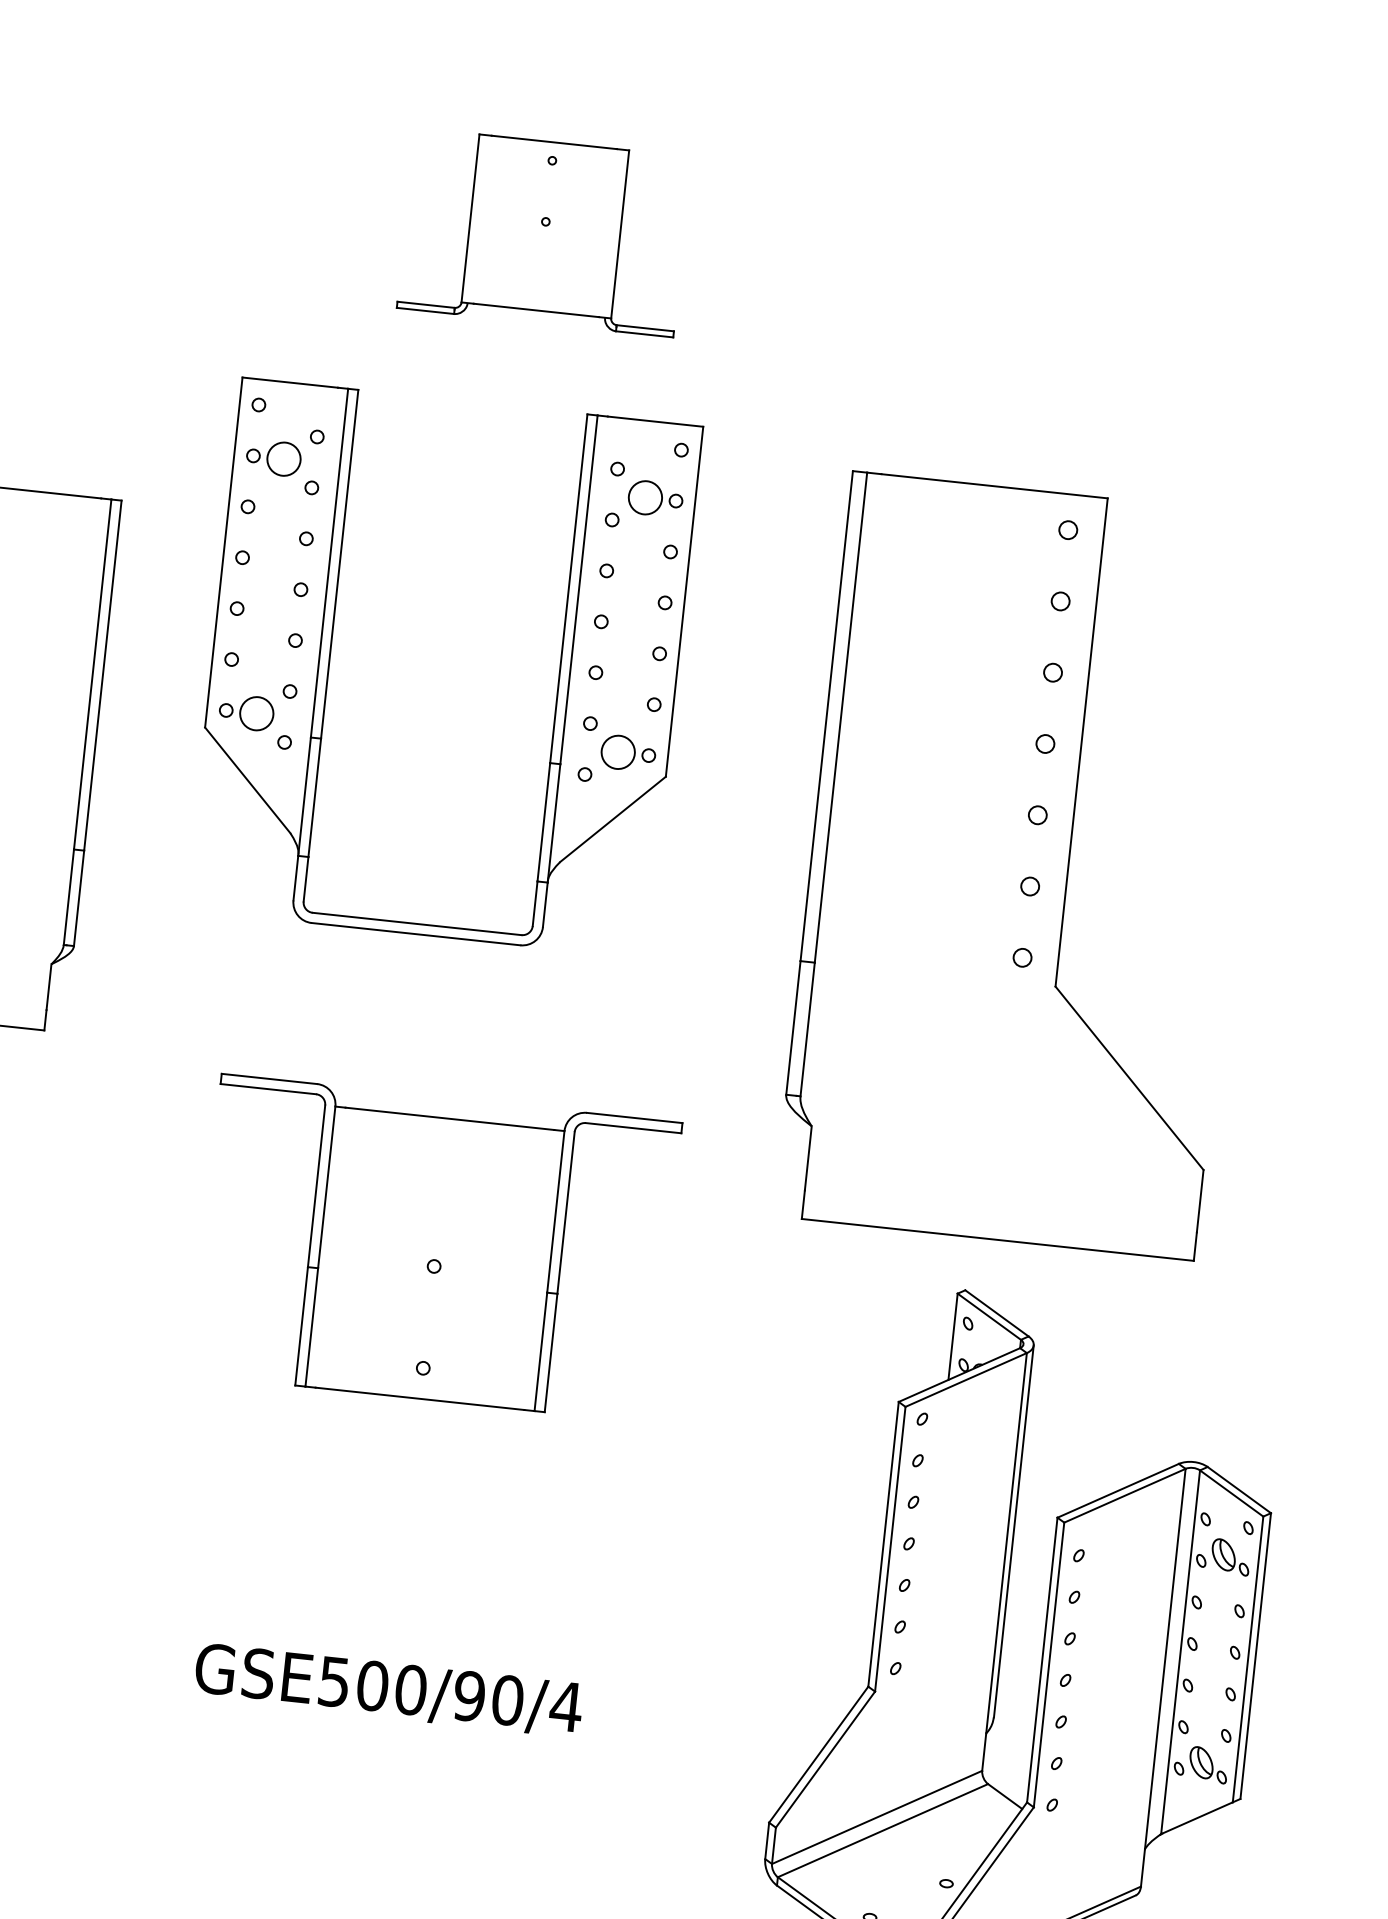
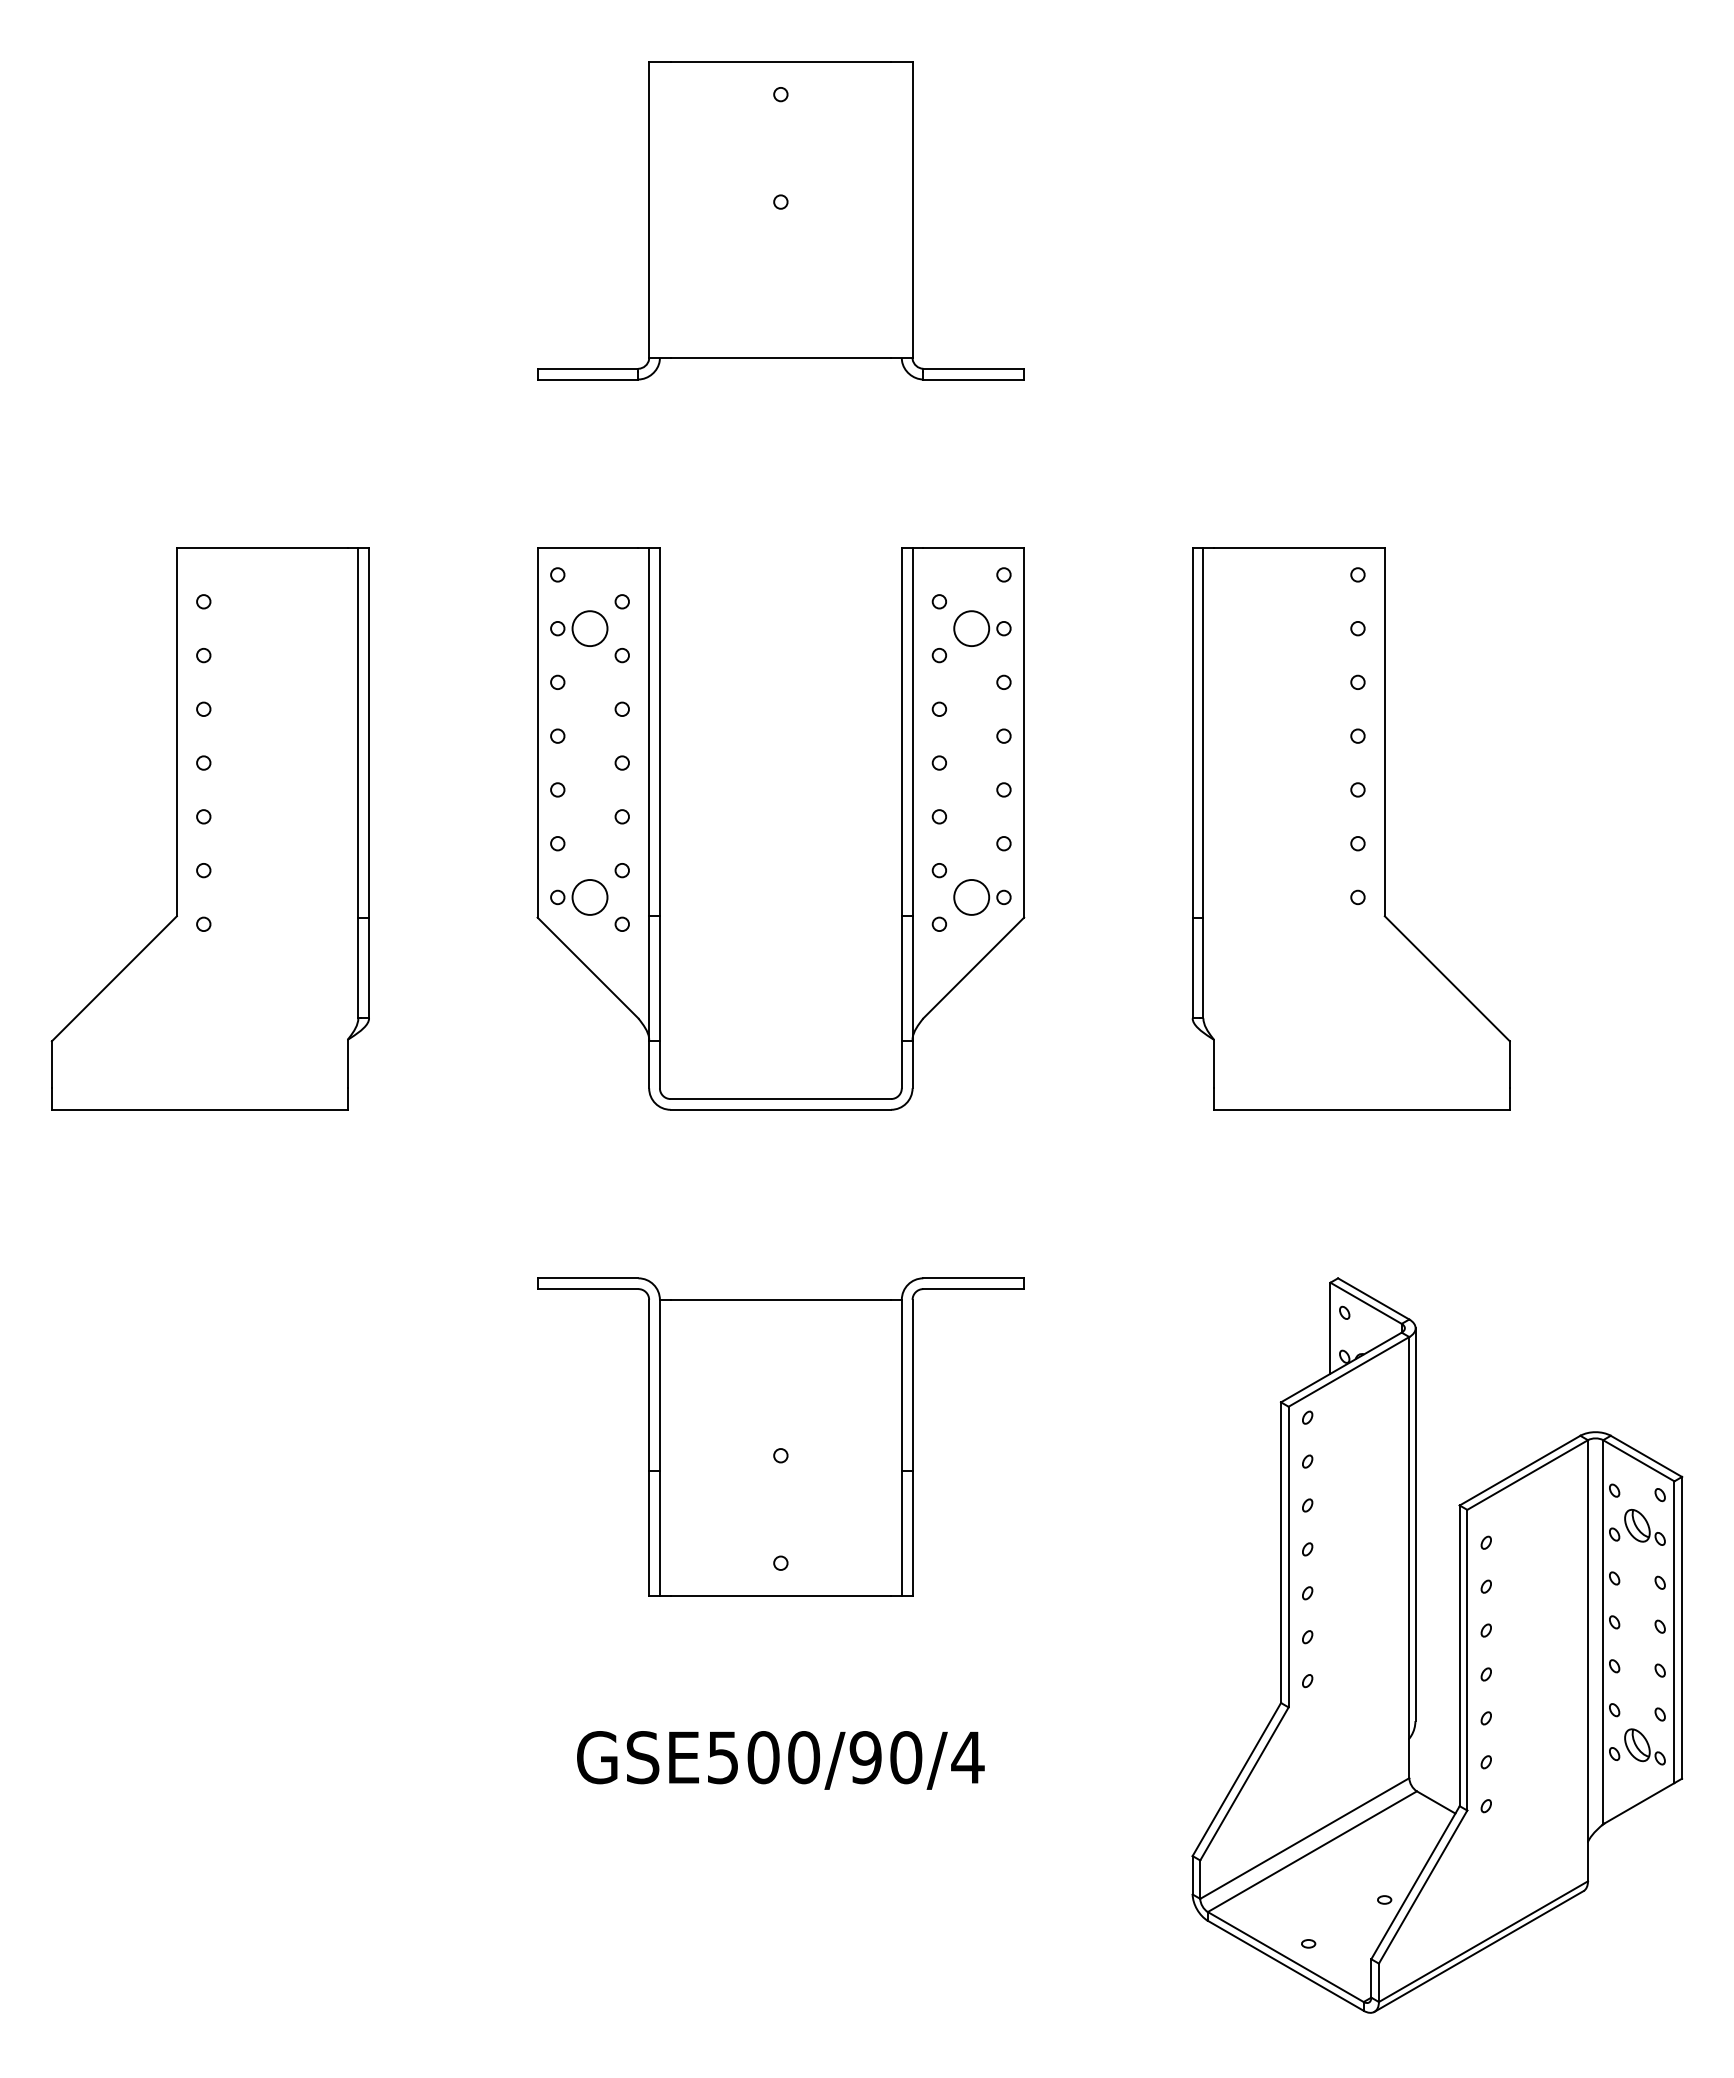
part: (544, 232) -> (780, 220), size x1.67
part: (330, 655) -> (660, 828), moved
part: (1022, 865) -> (1350, 828), size x0.71
part: (435, 1248) -> (780, 1436), moved

